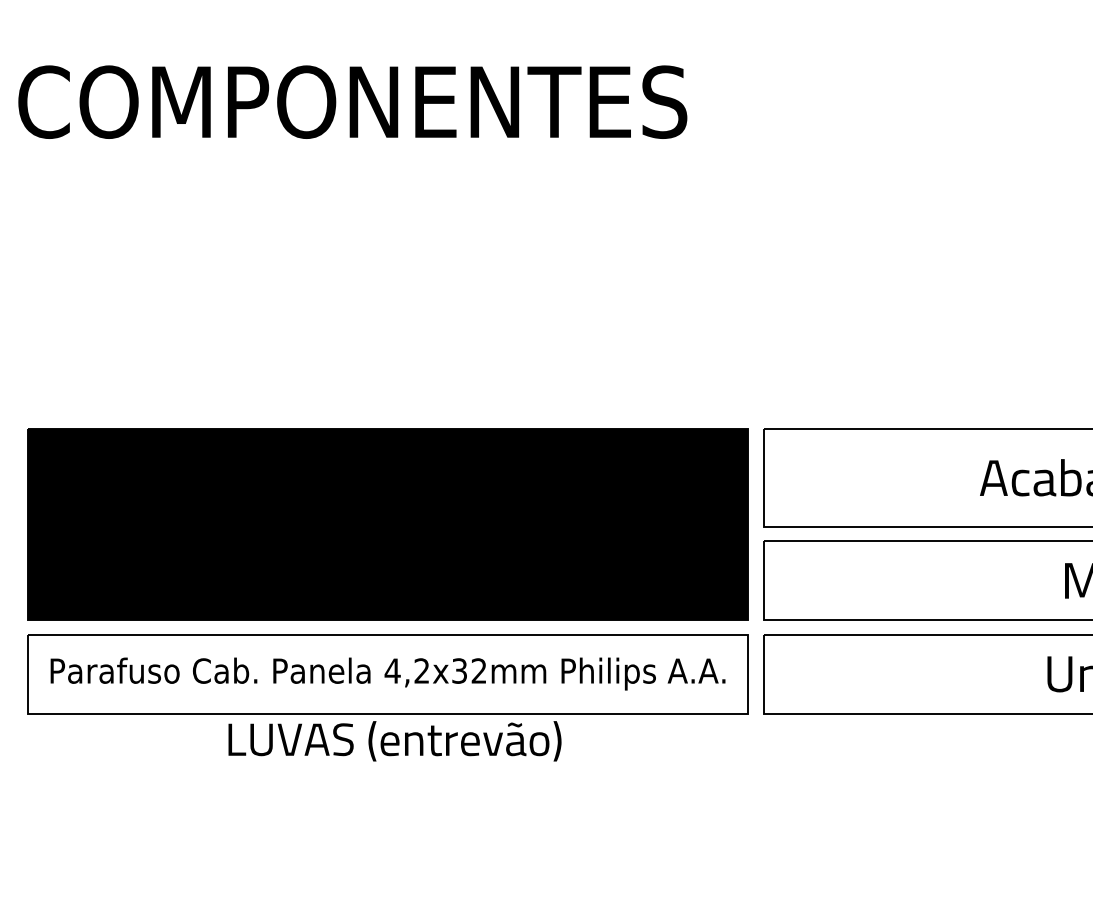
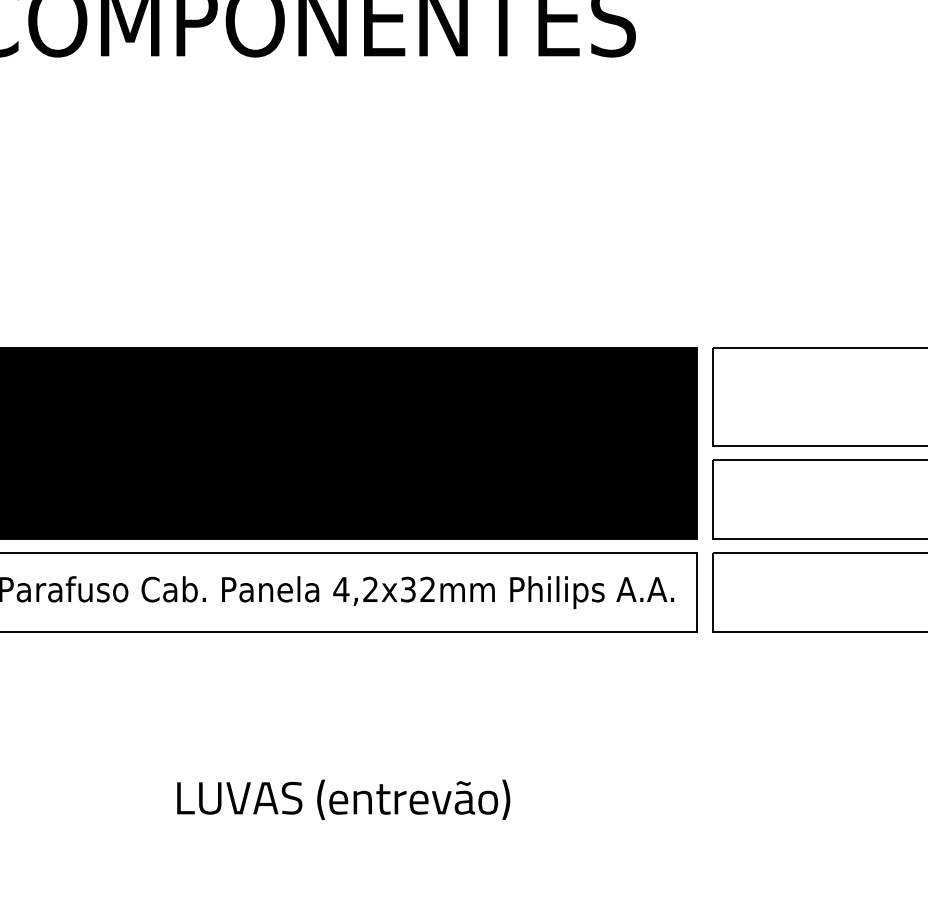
text: (394, 741) -> (343, 800), moved

